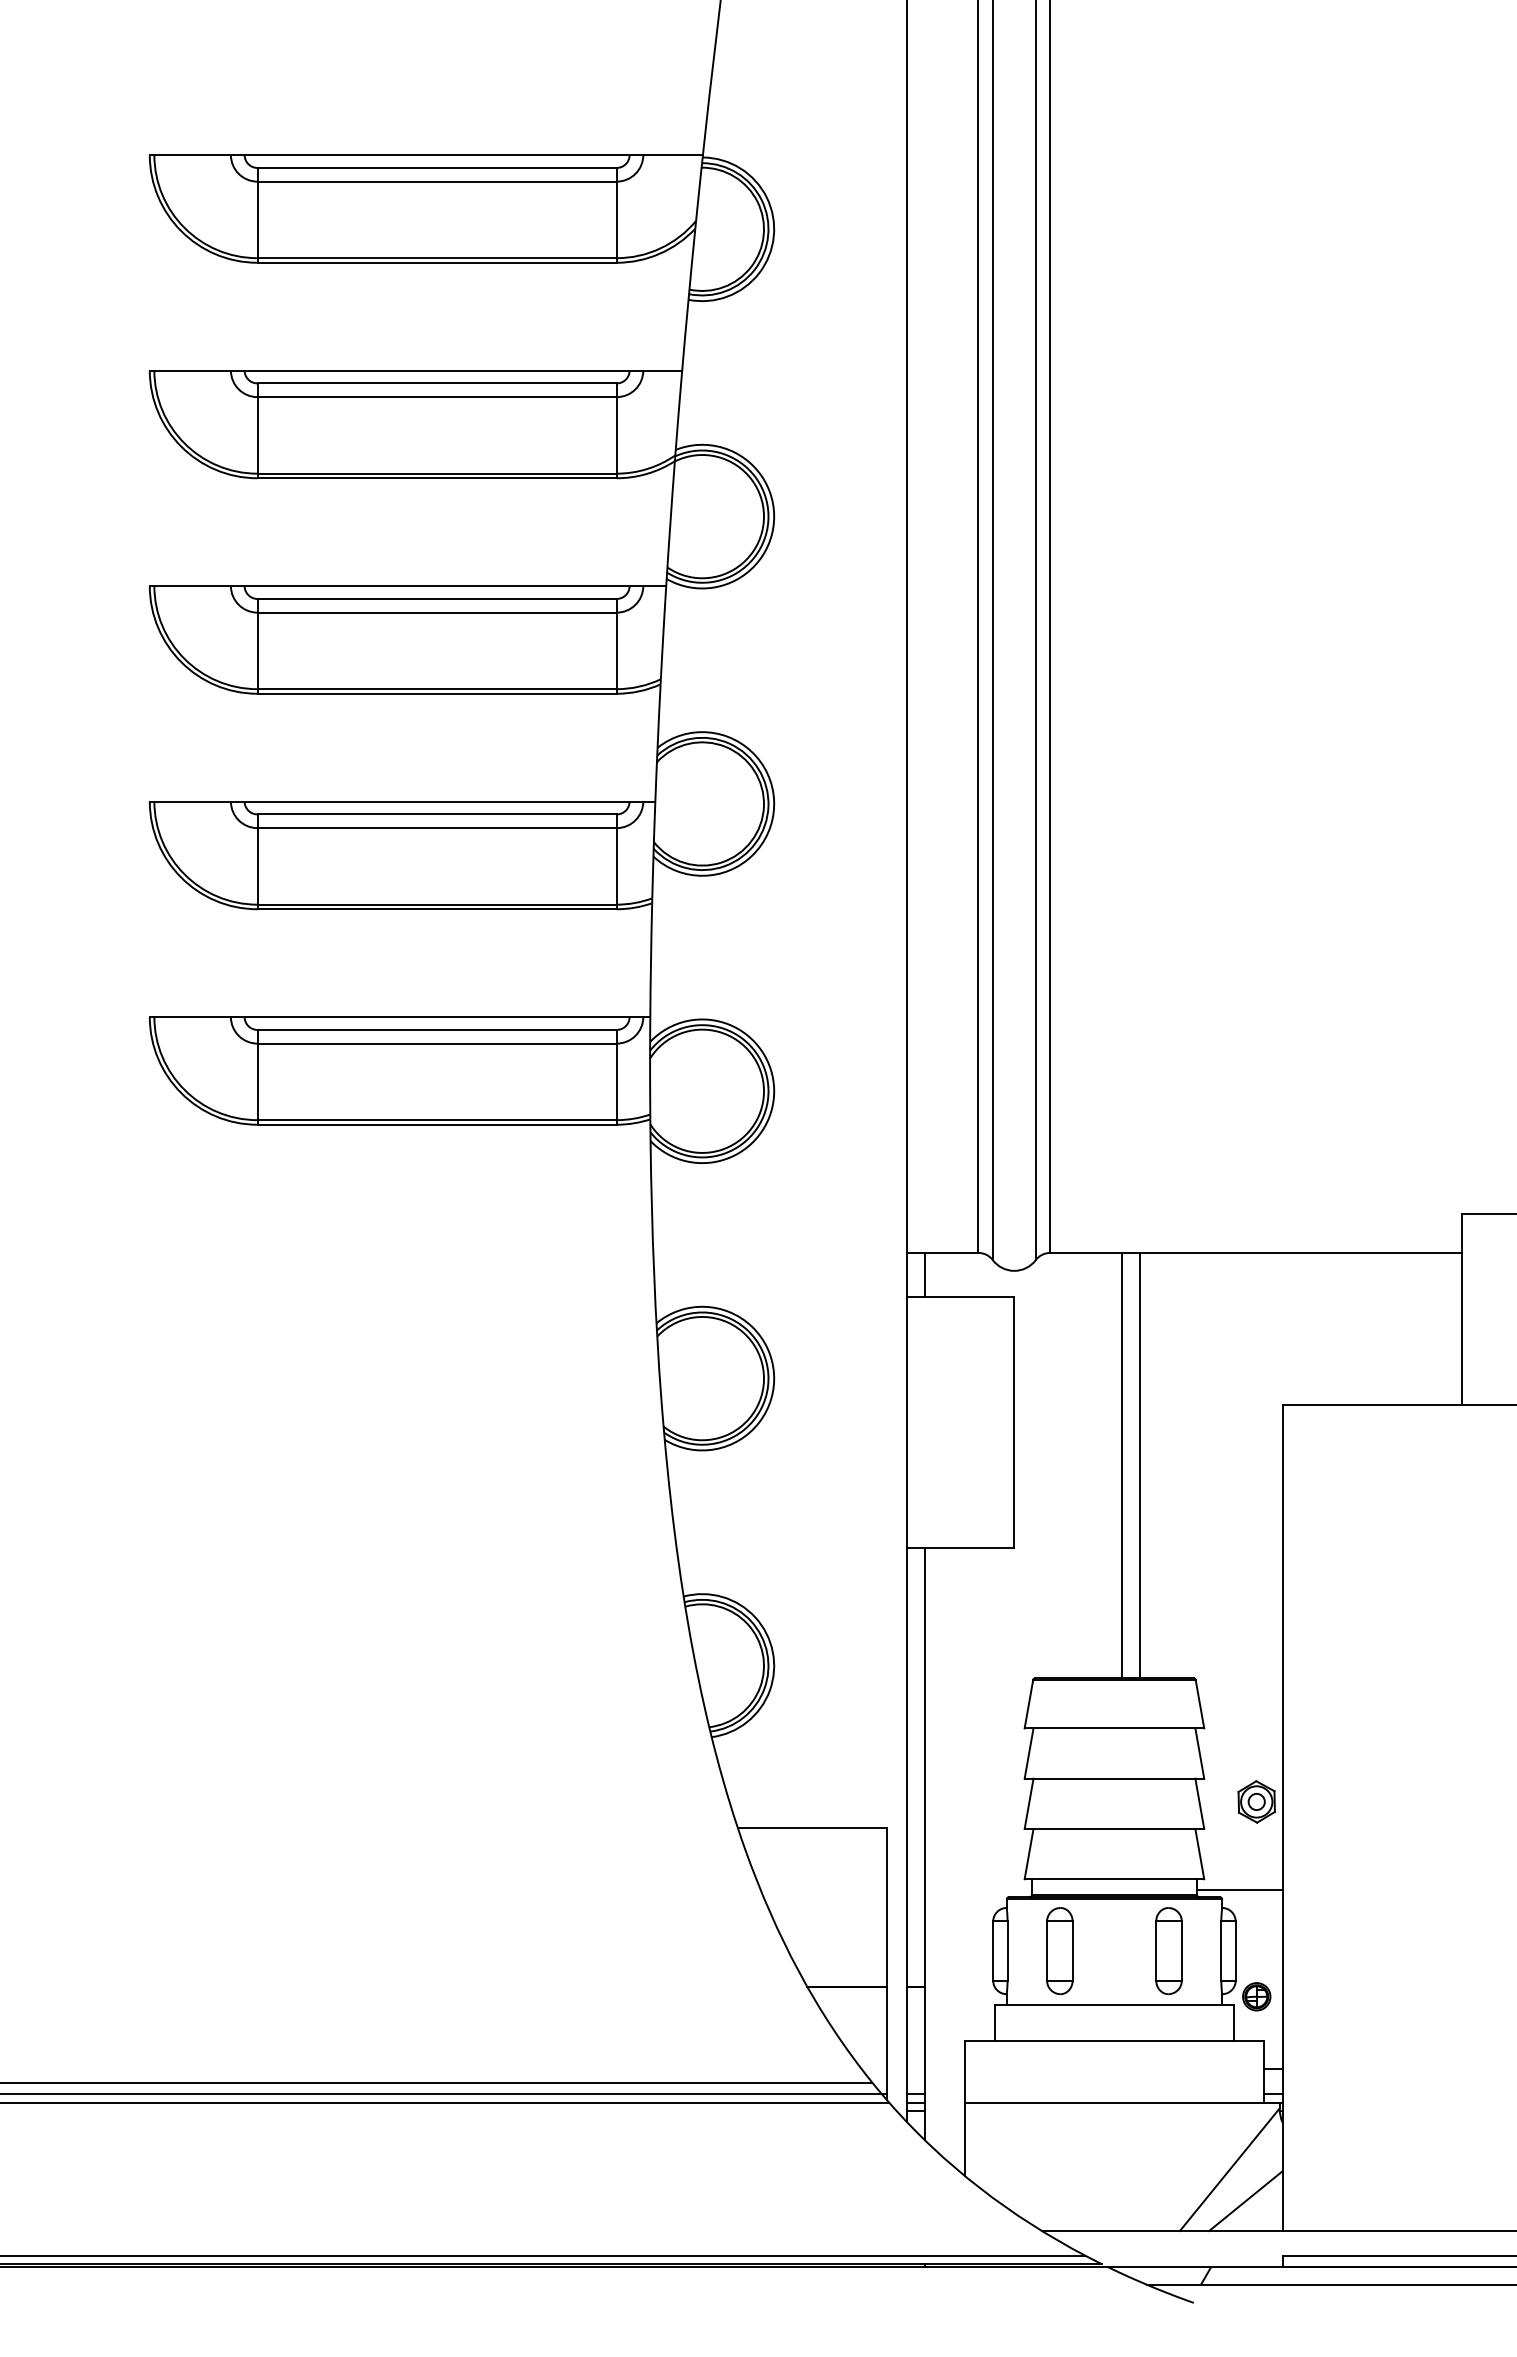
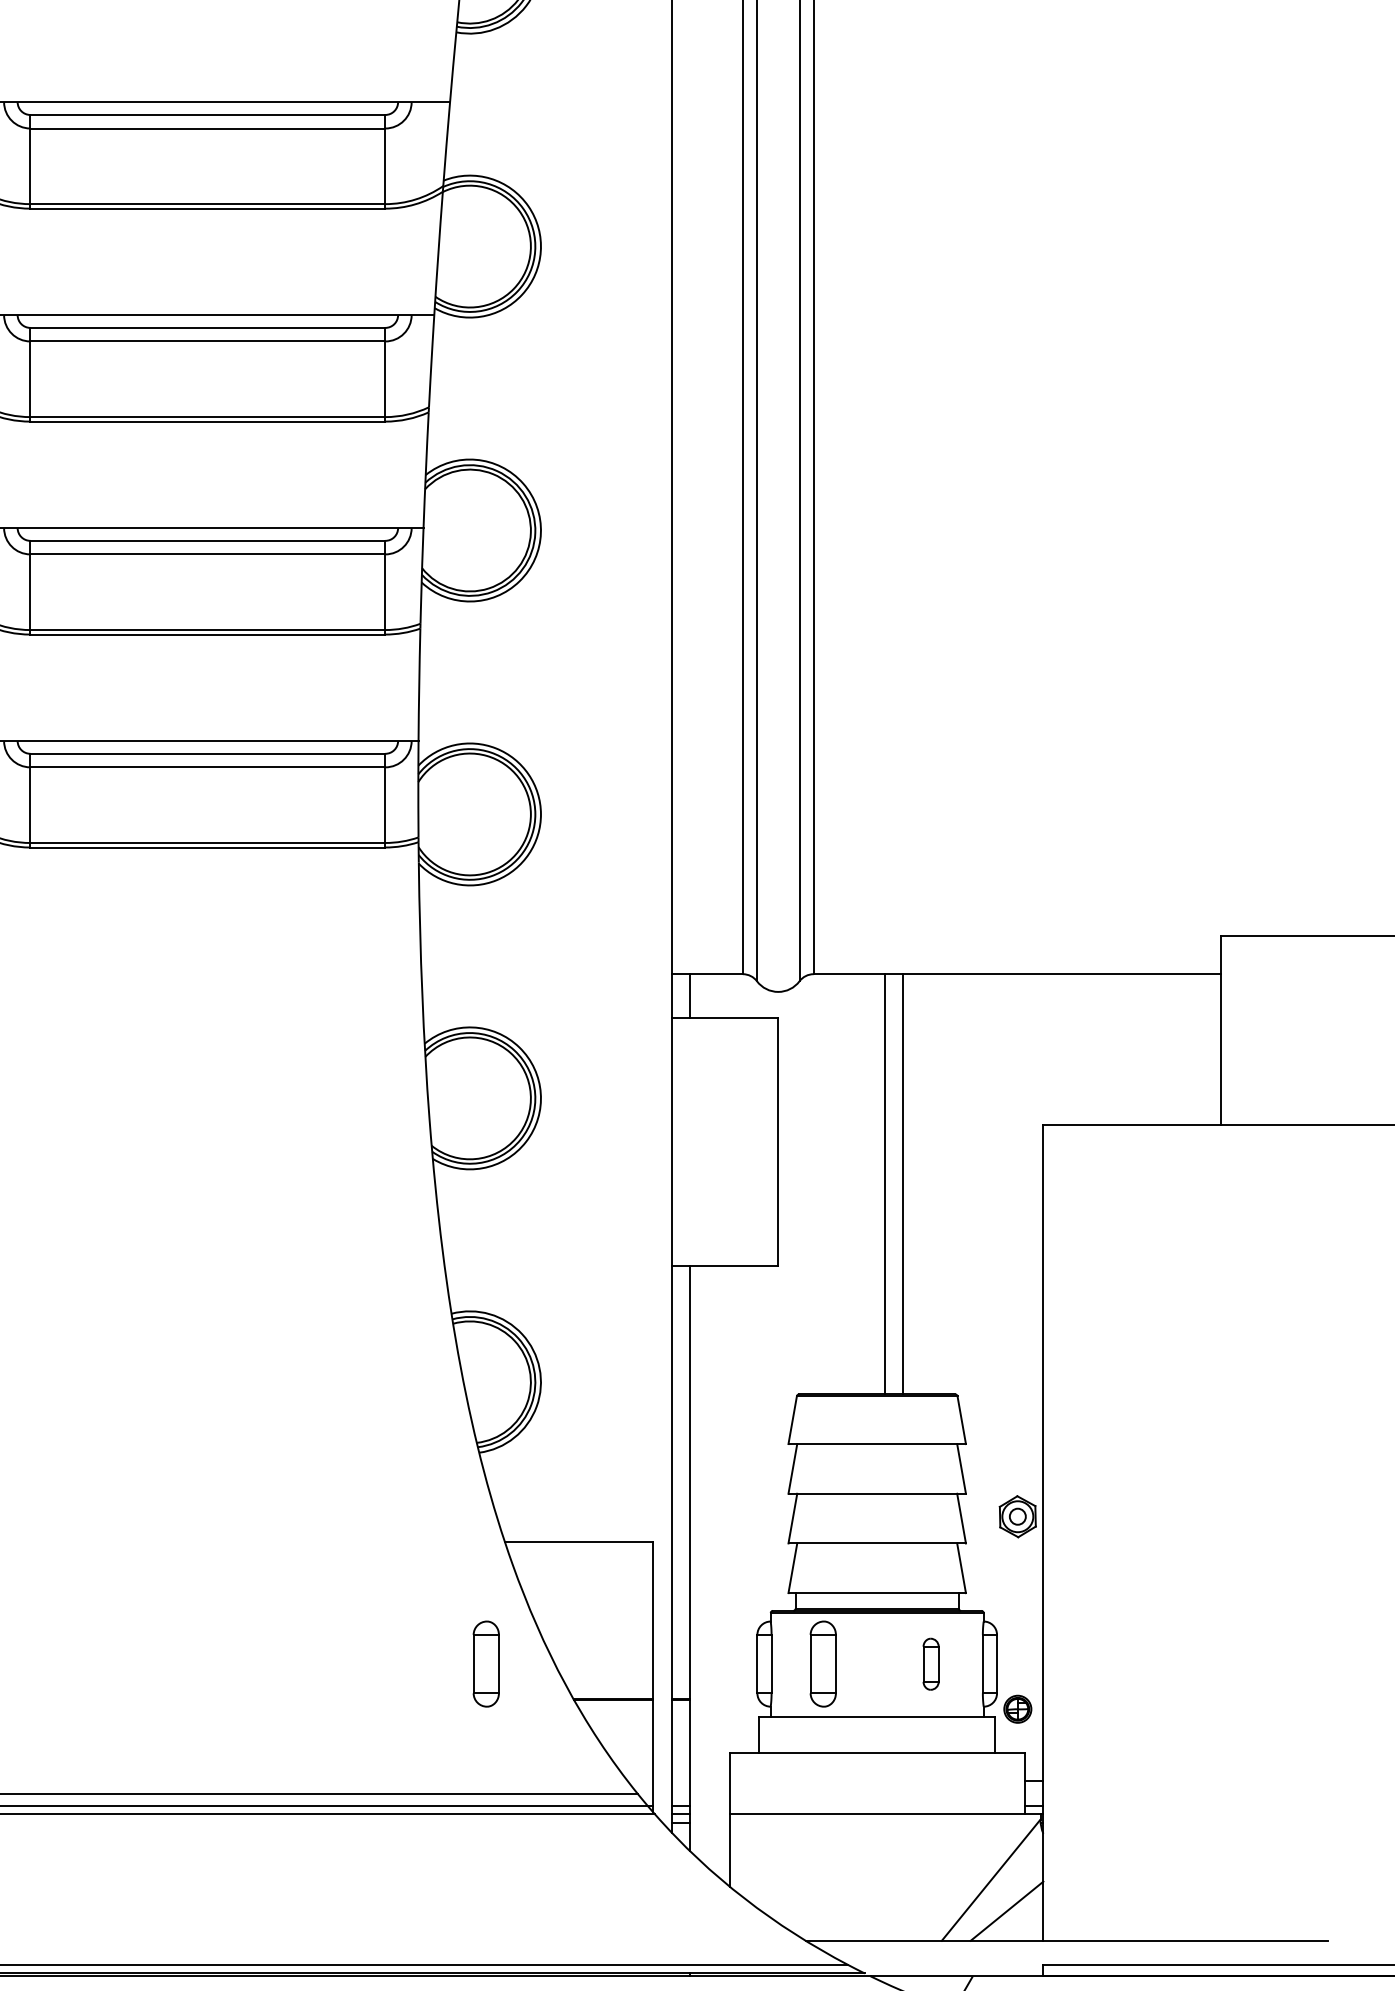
line: (1239, 1889) -> (1000, 1603), removed
part: (718, 1951) -> (485, 1664), added
part: (1168, 1951) -> (930, 1664), size x0.6

